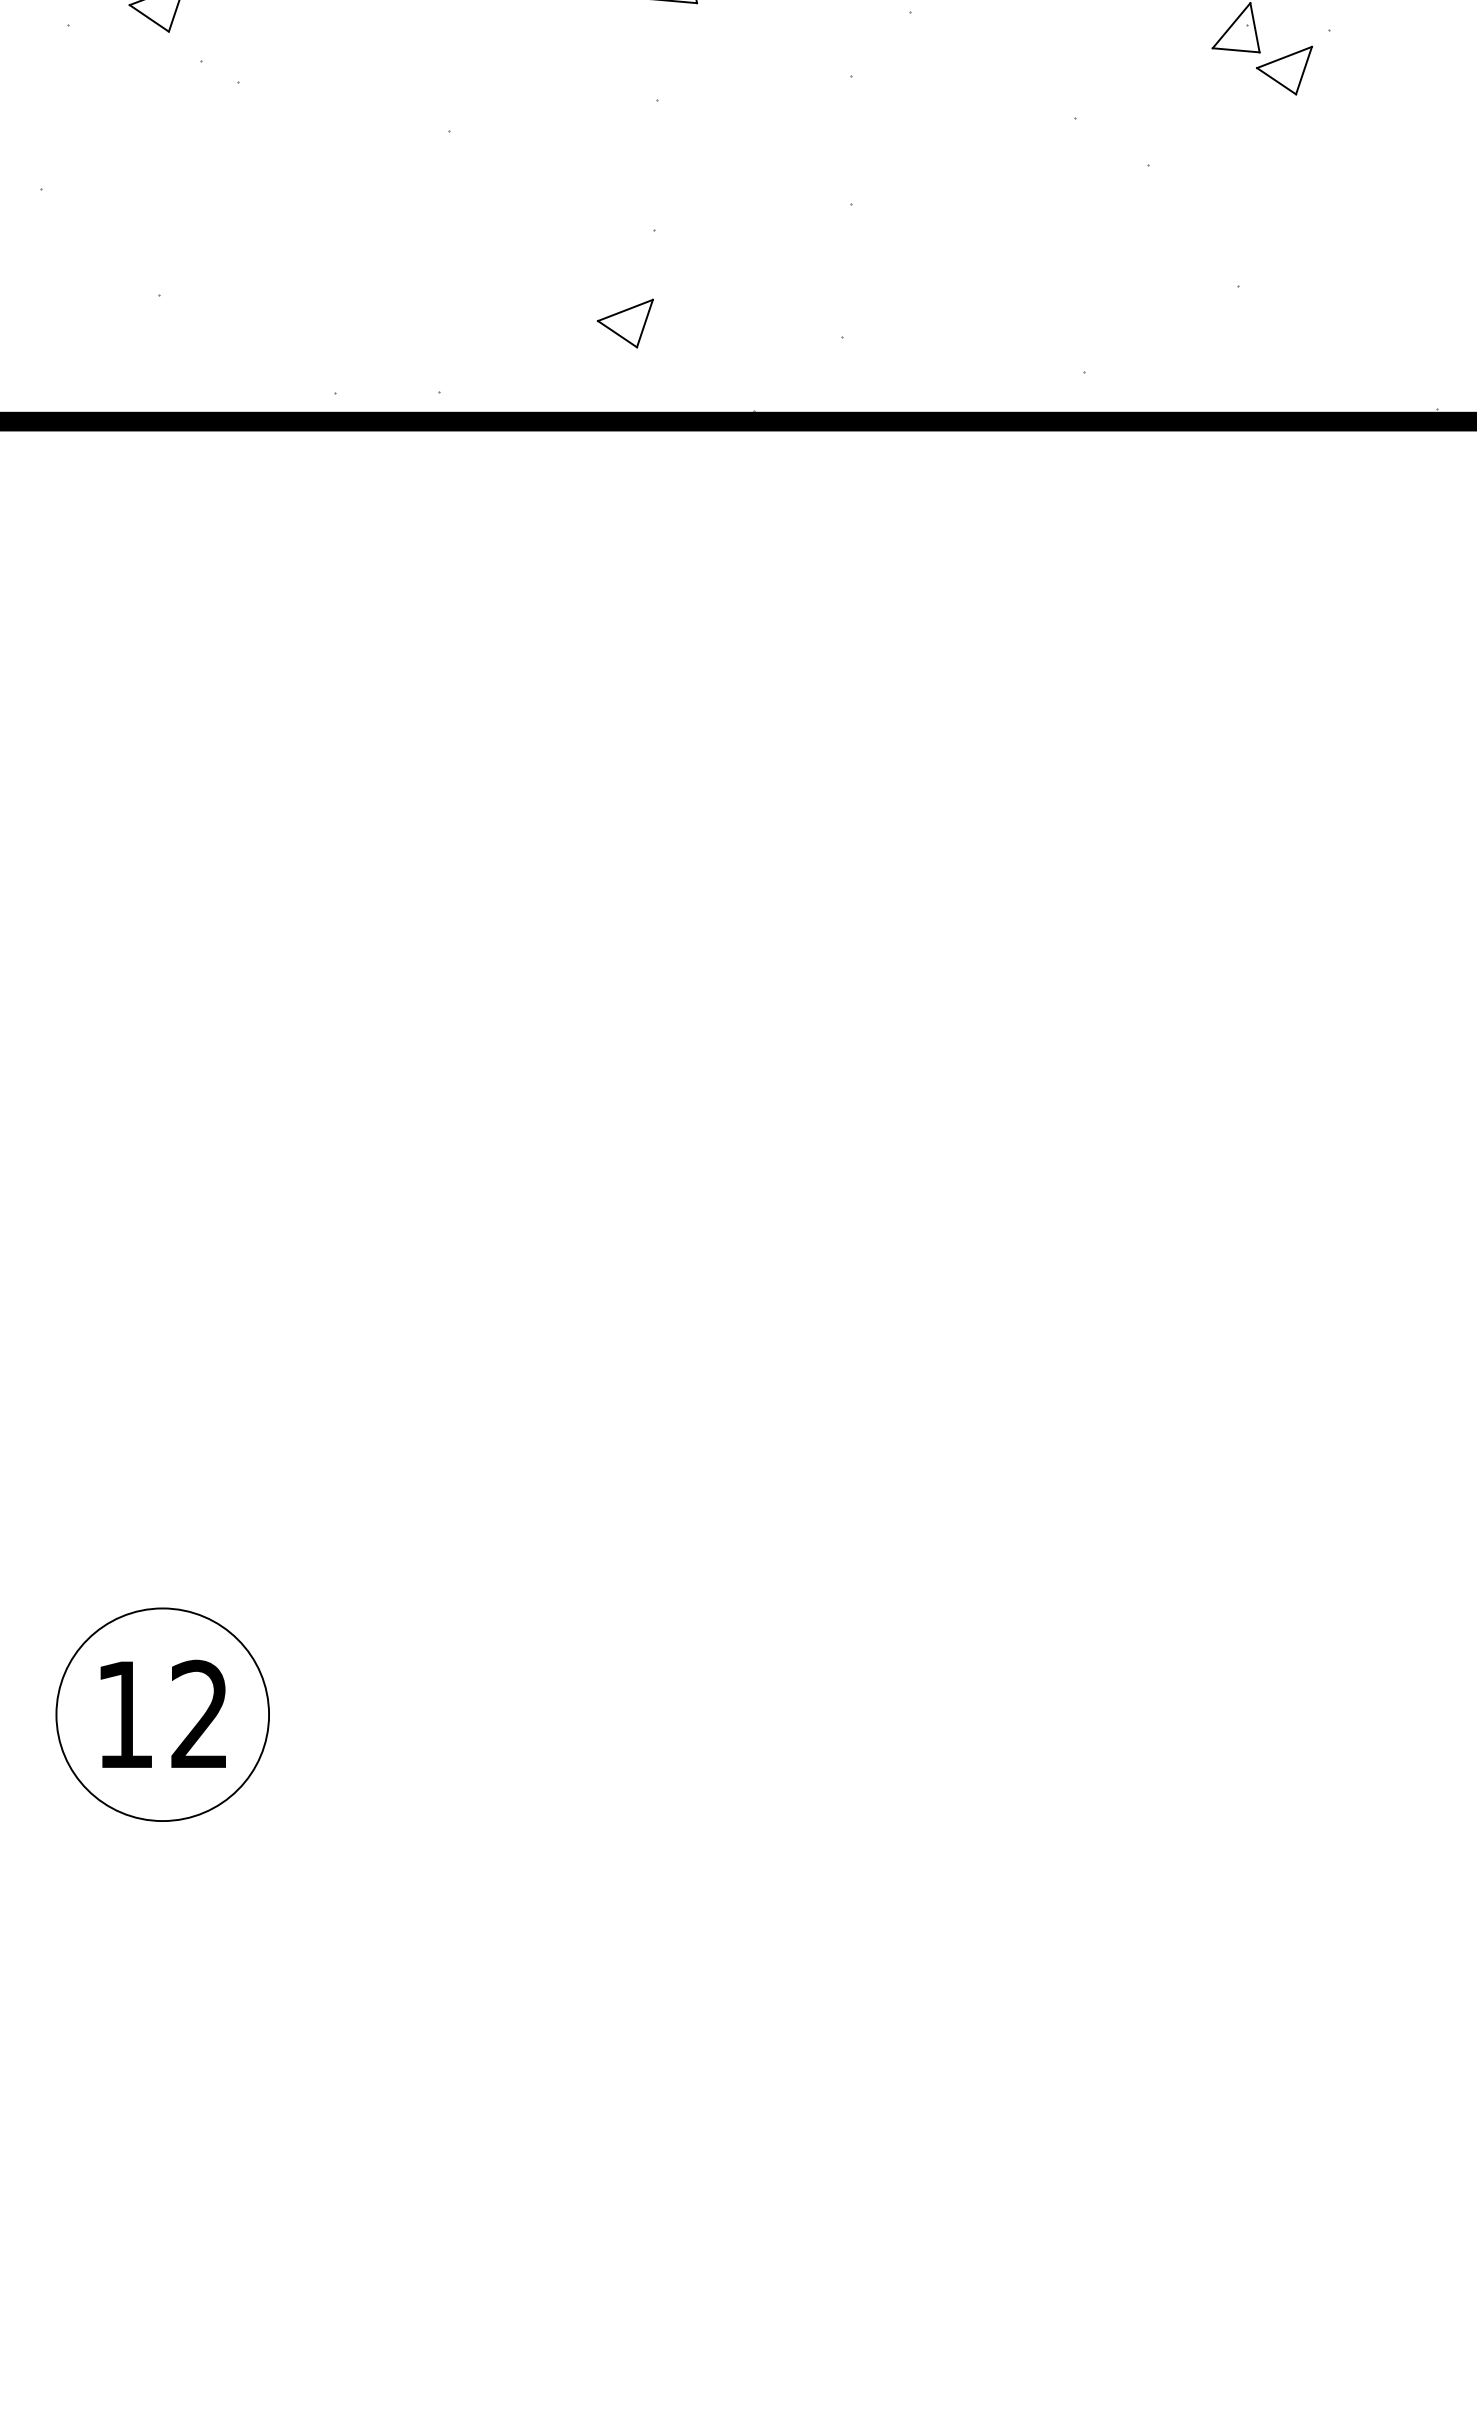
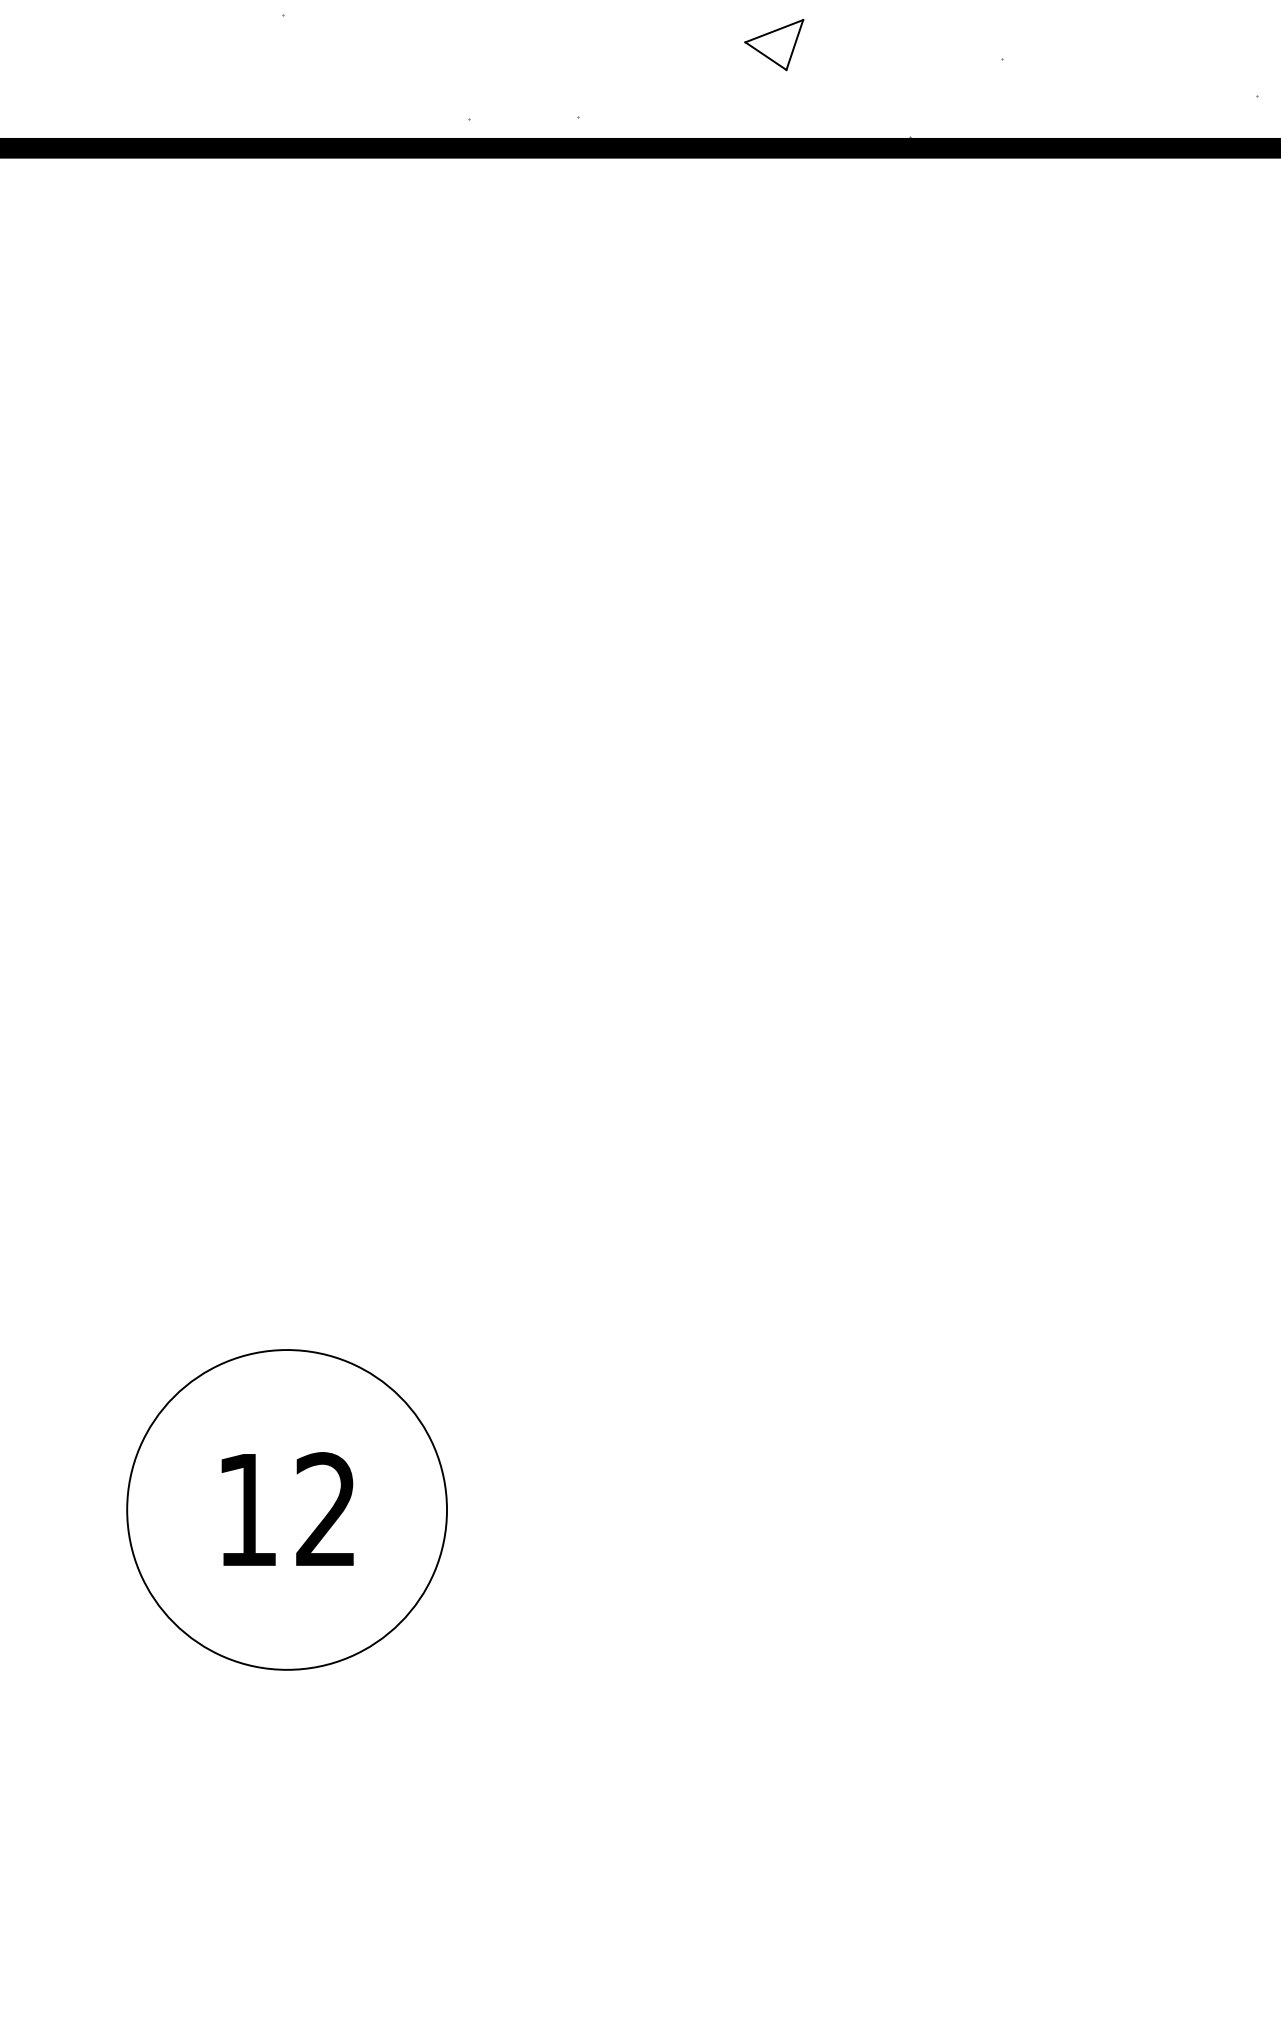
circle: (162, 1714) -> (286, 1509), size x1.43

